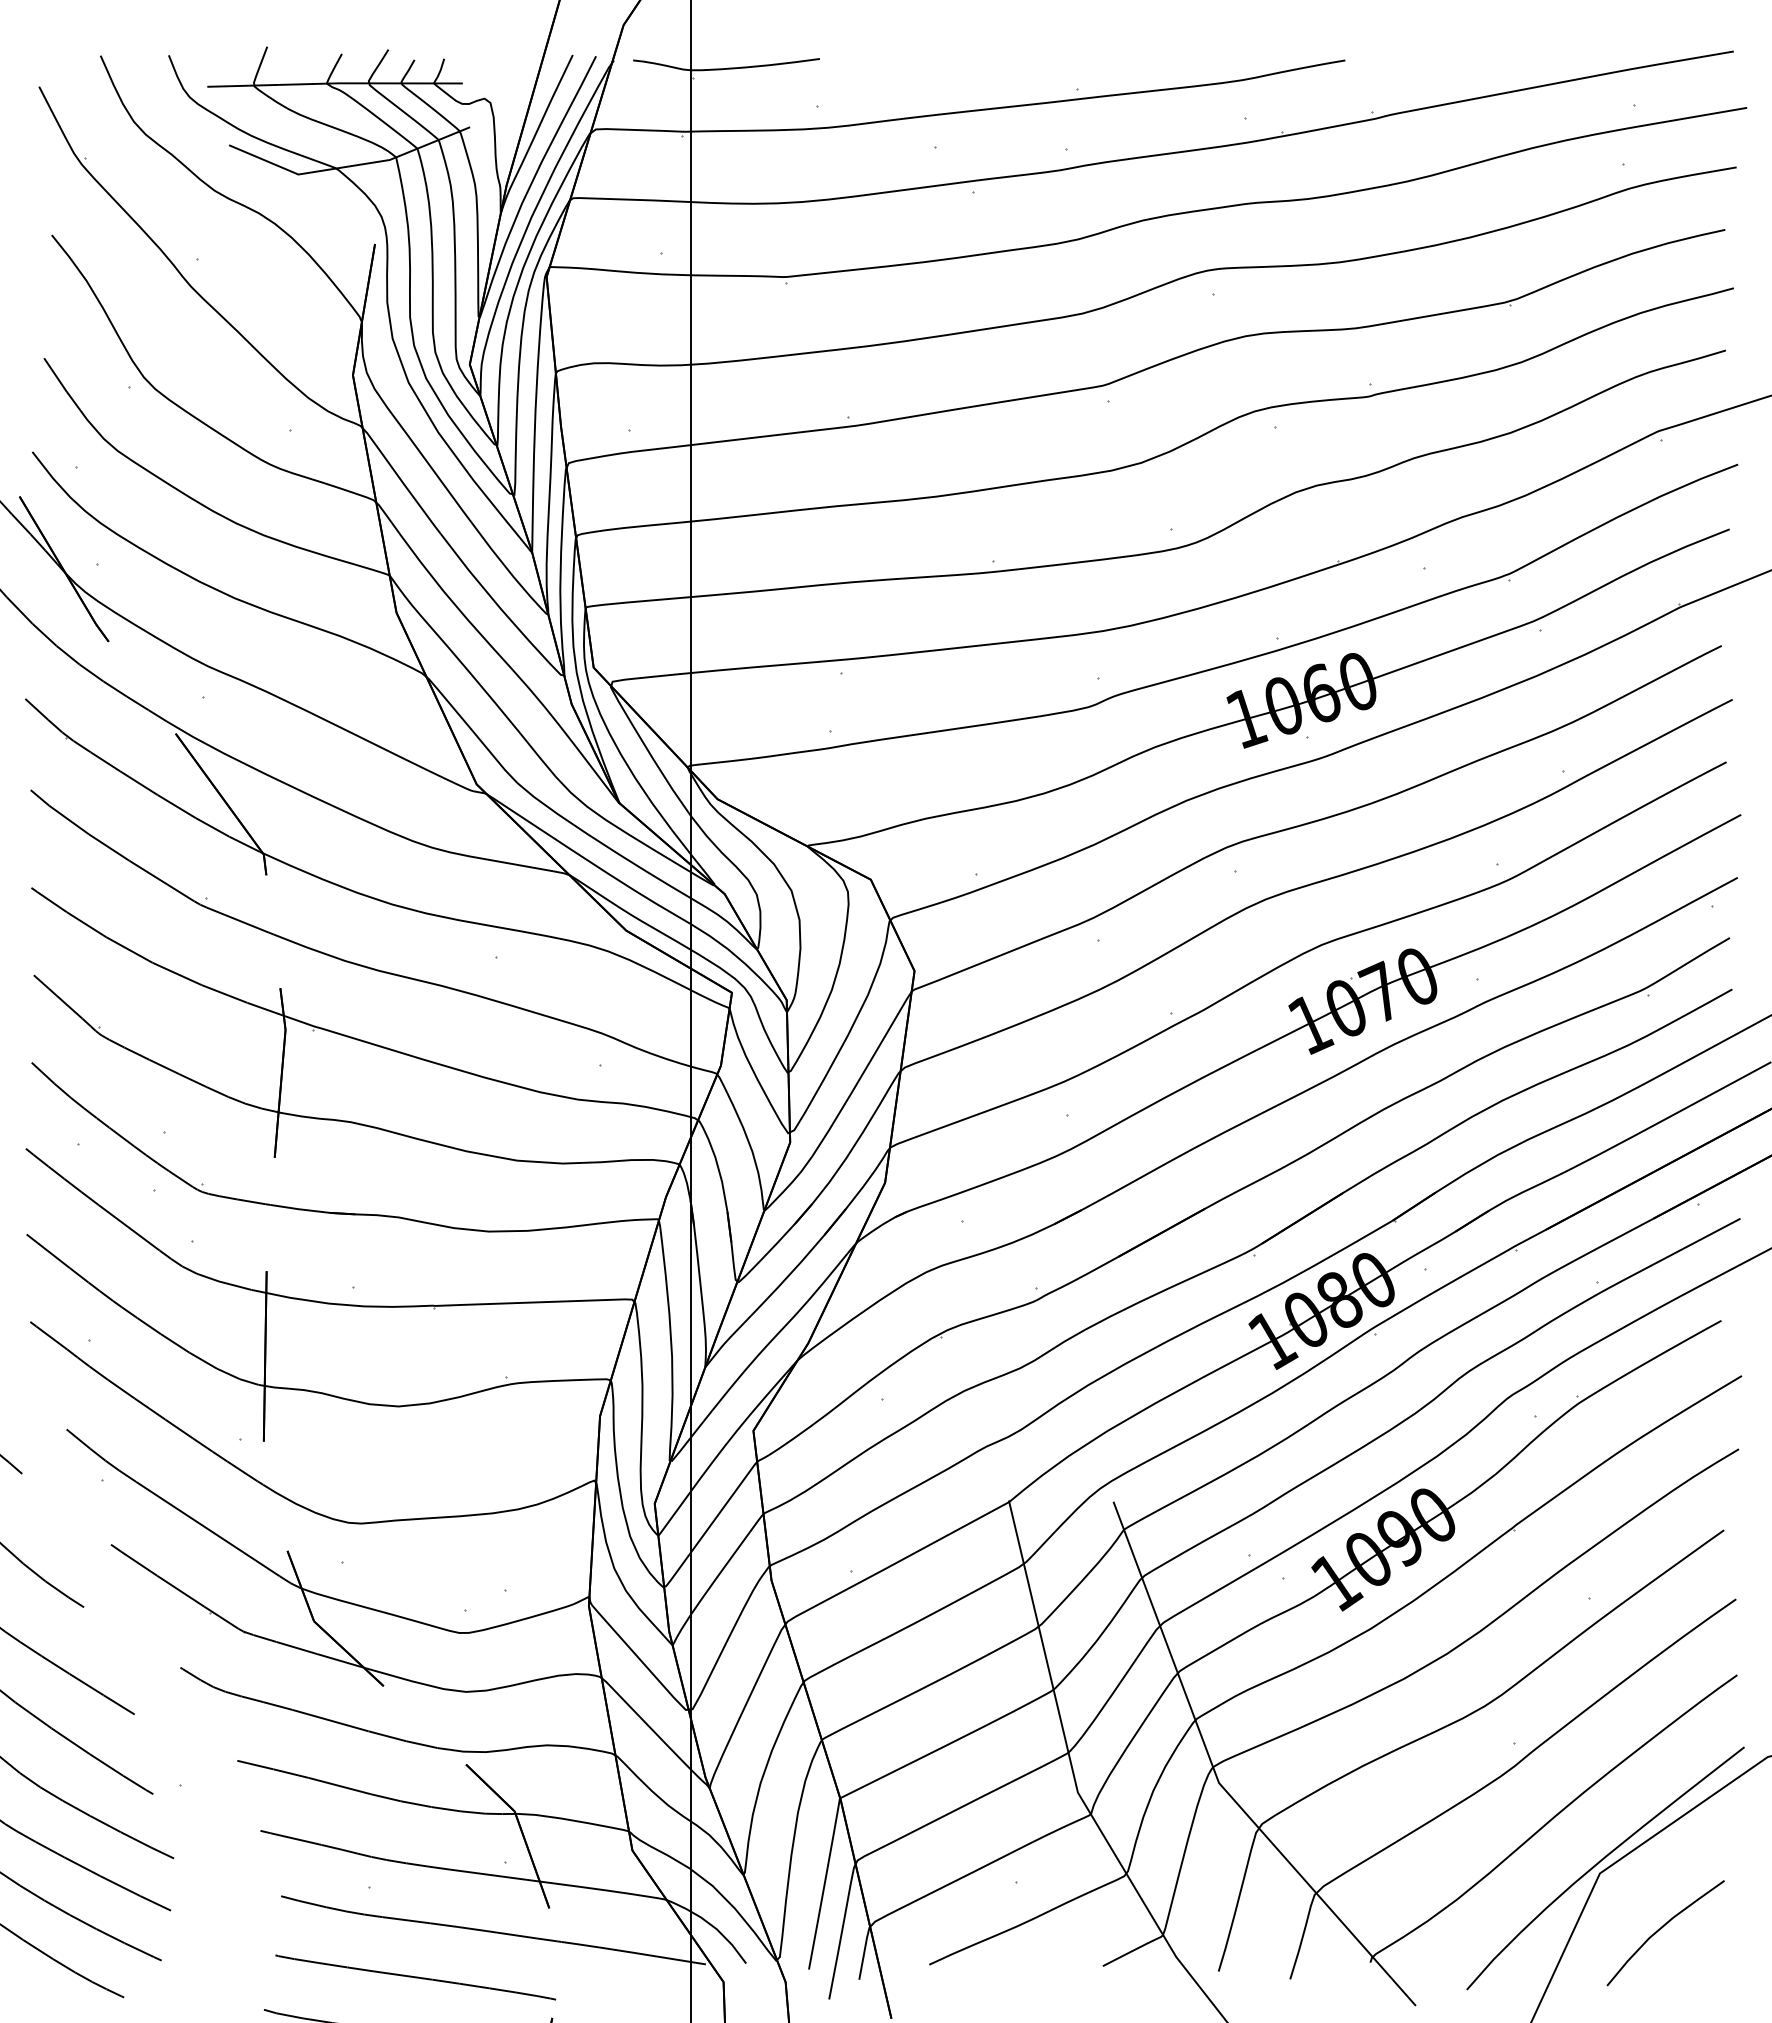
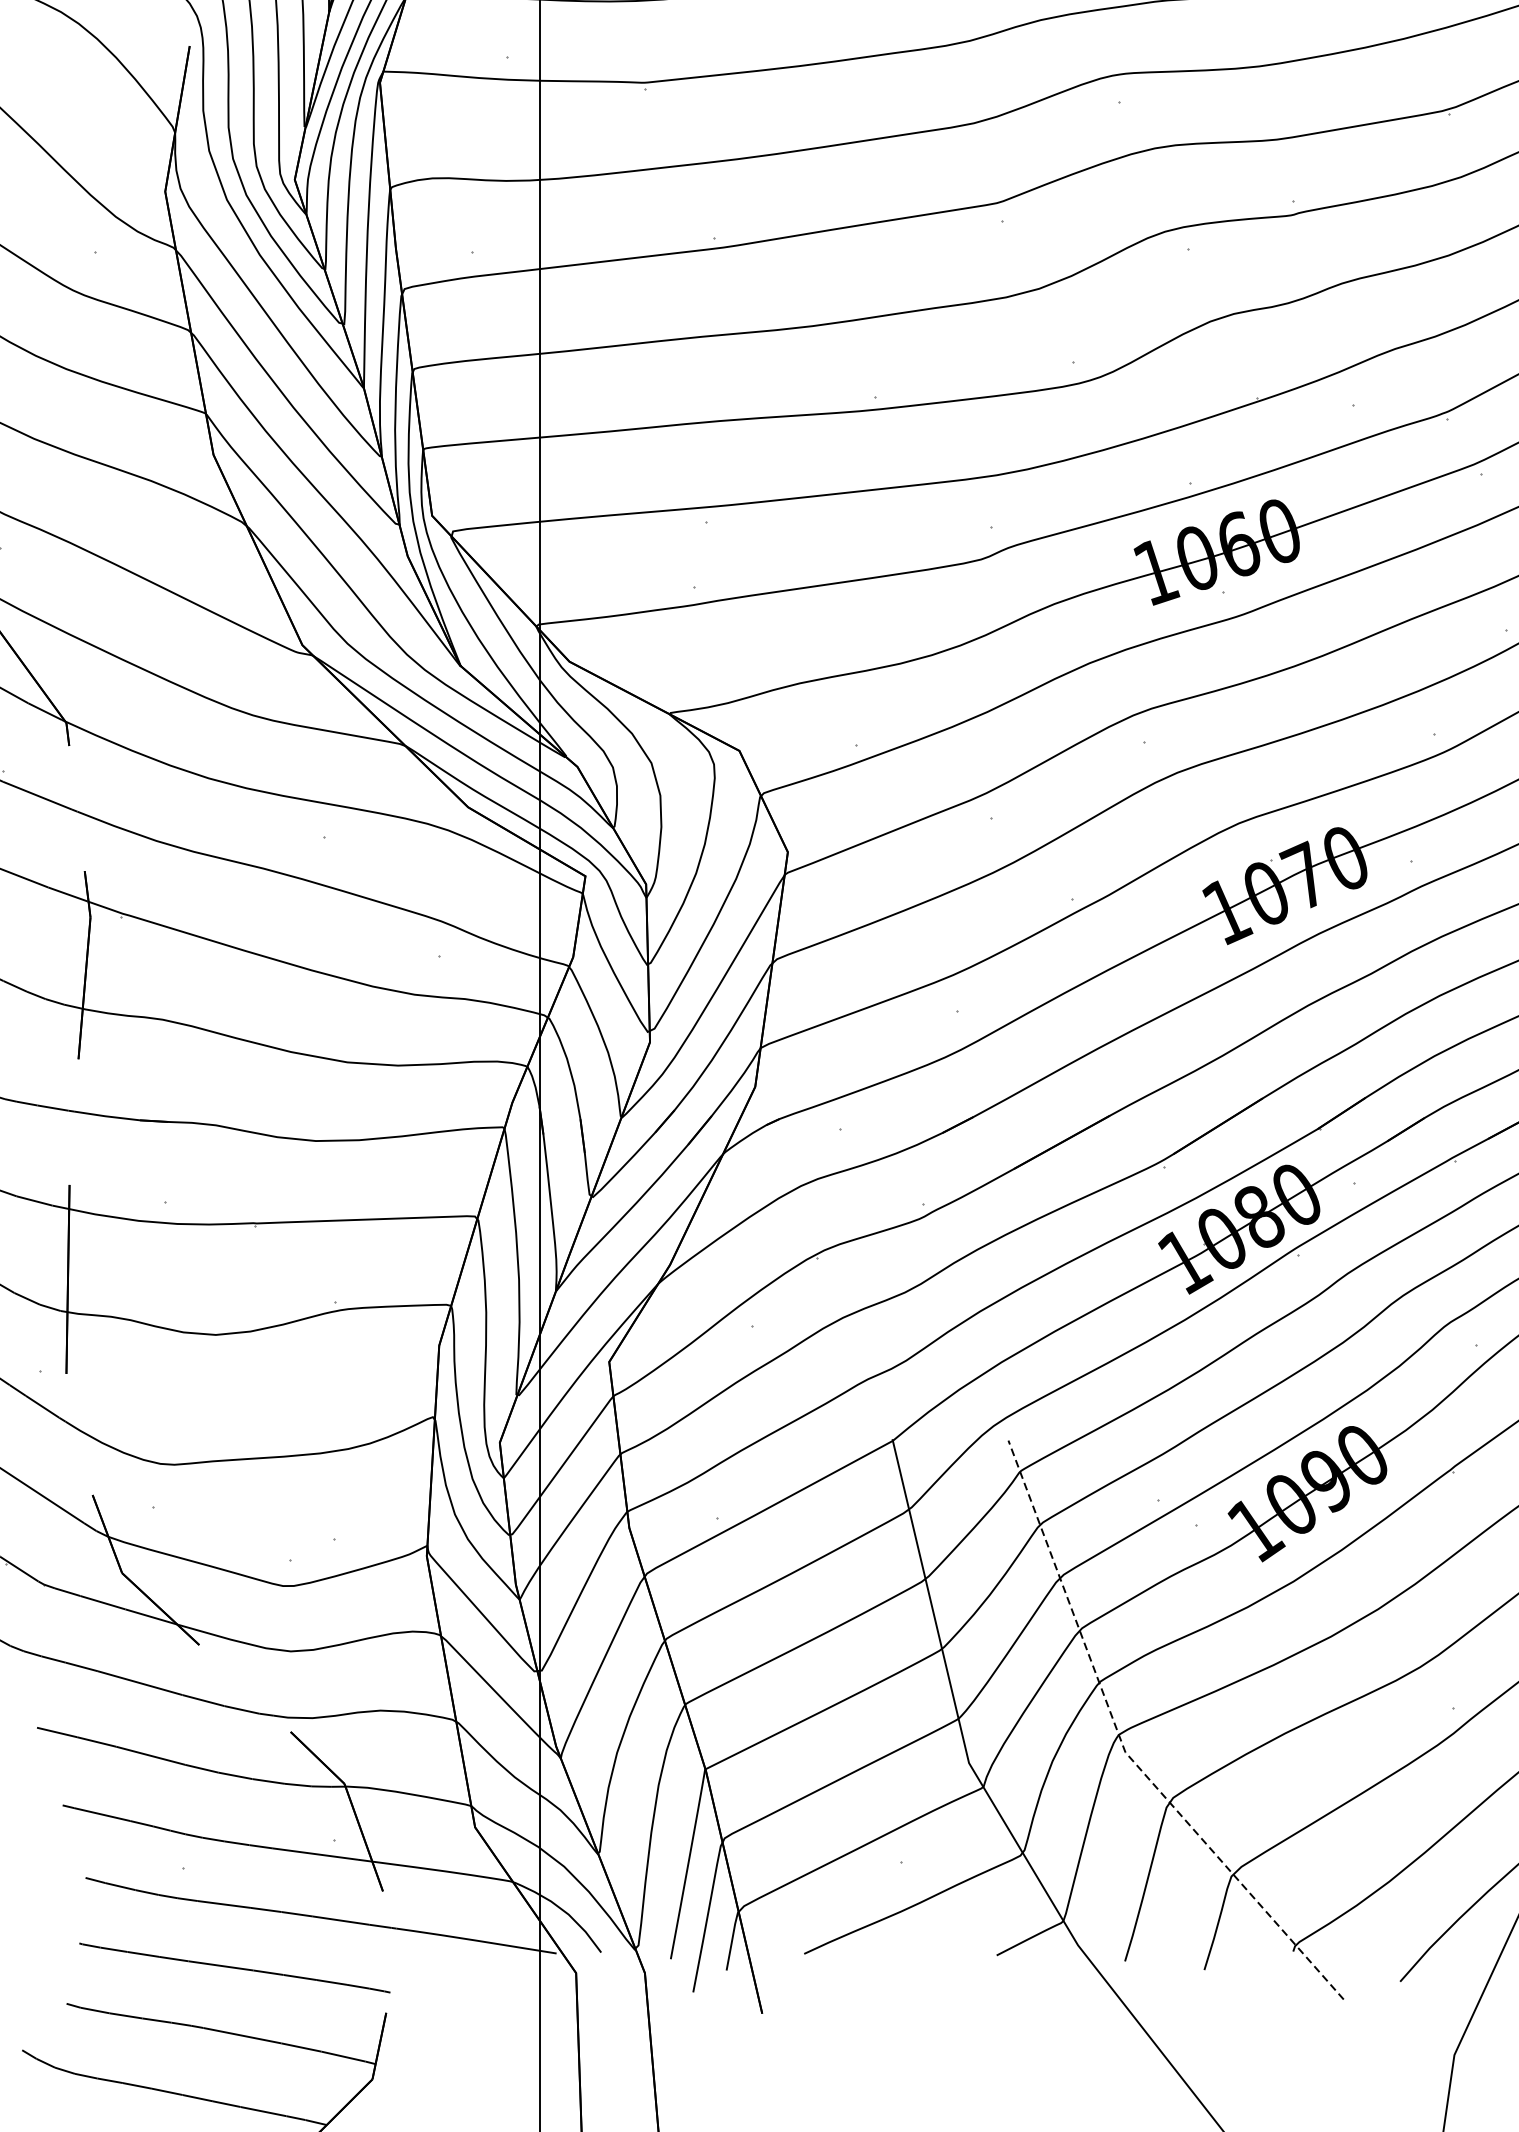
line: (1218, 1782) -> (1124, 1751), solid -> dashed

